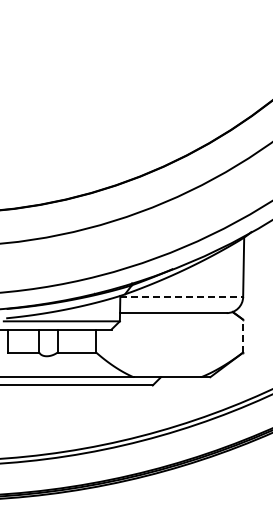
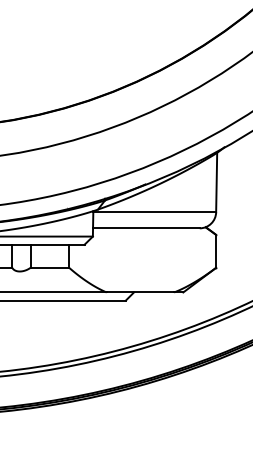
line: (182, 296) -> (155, 211), dashed -> solid
line: (243, 335) -> (216, 250), dashed -> solid

